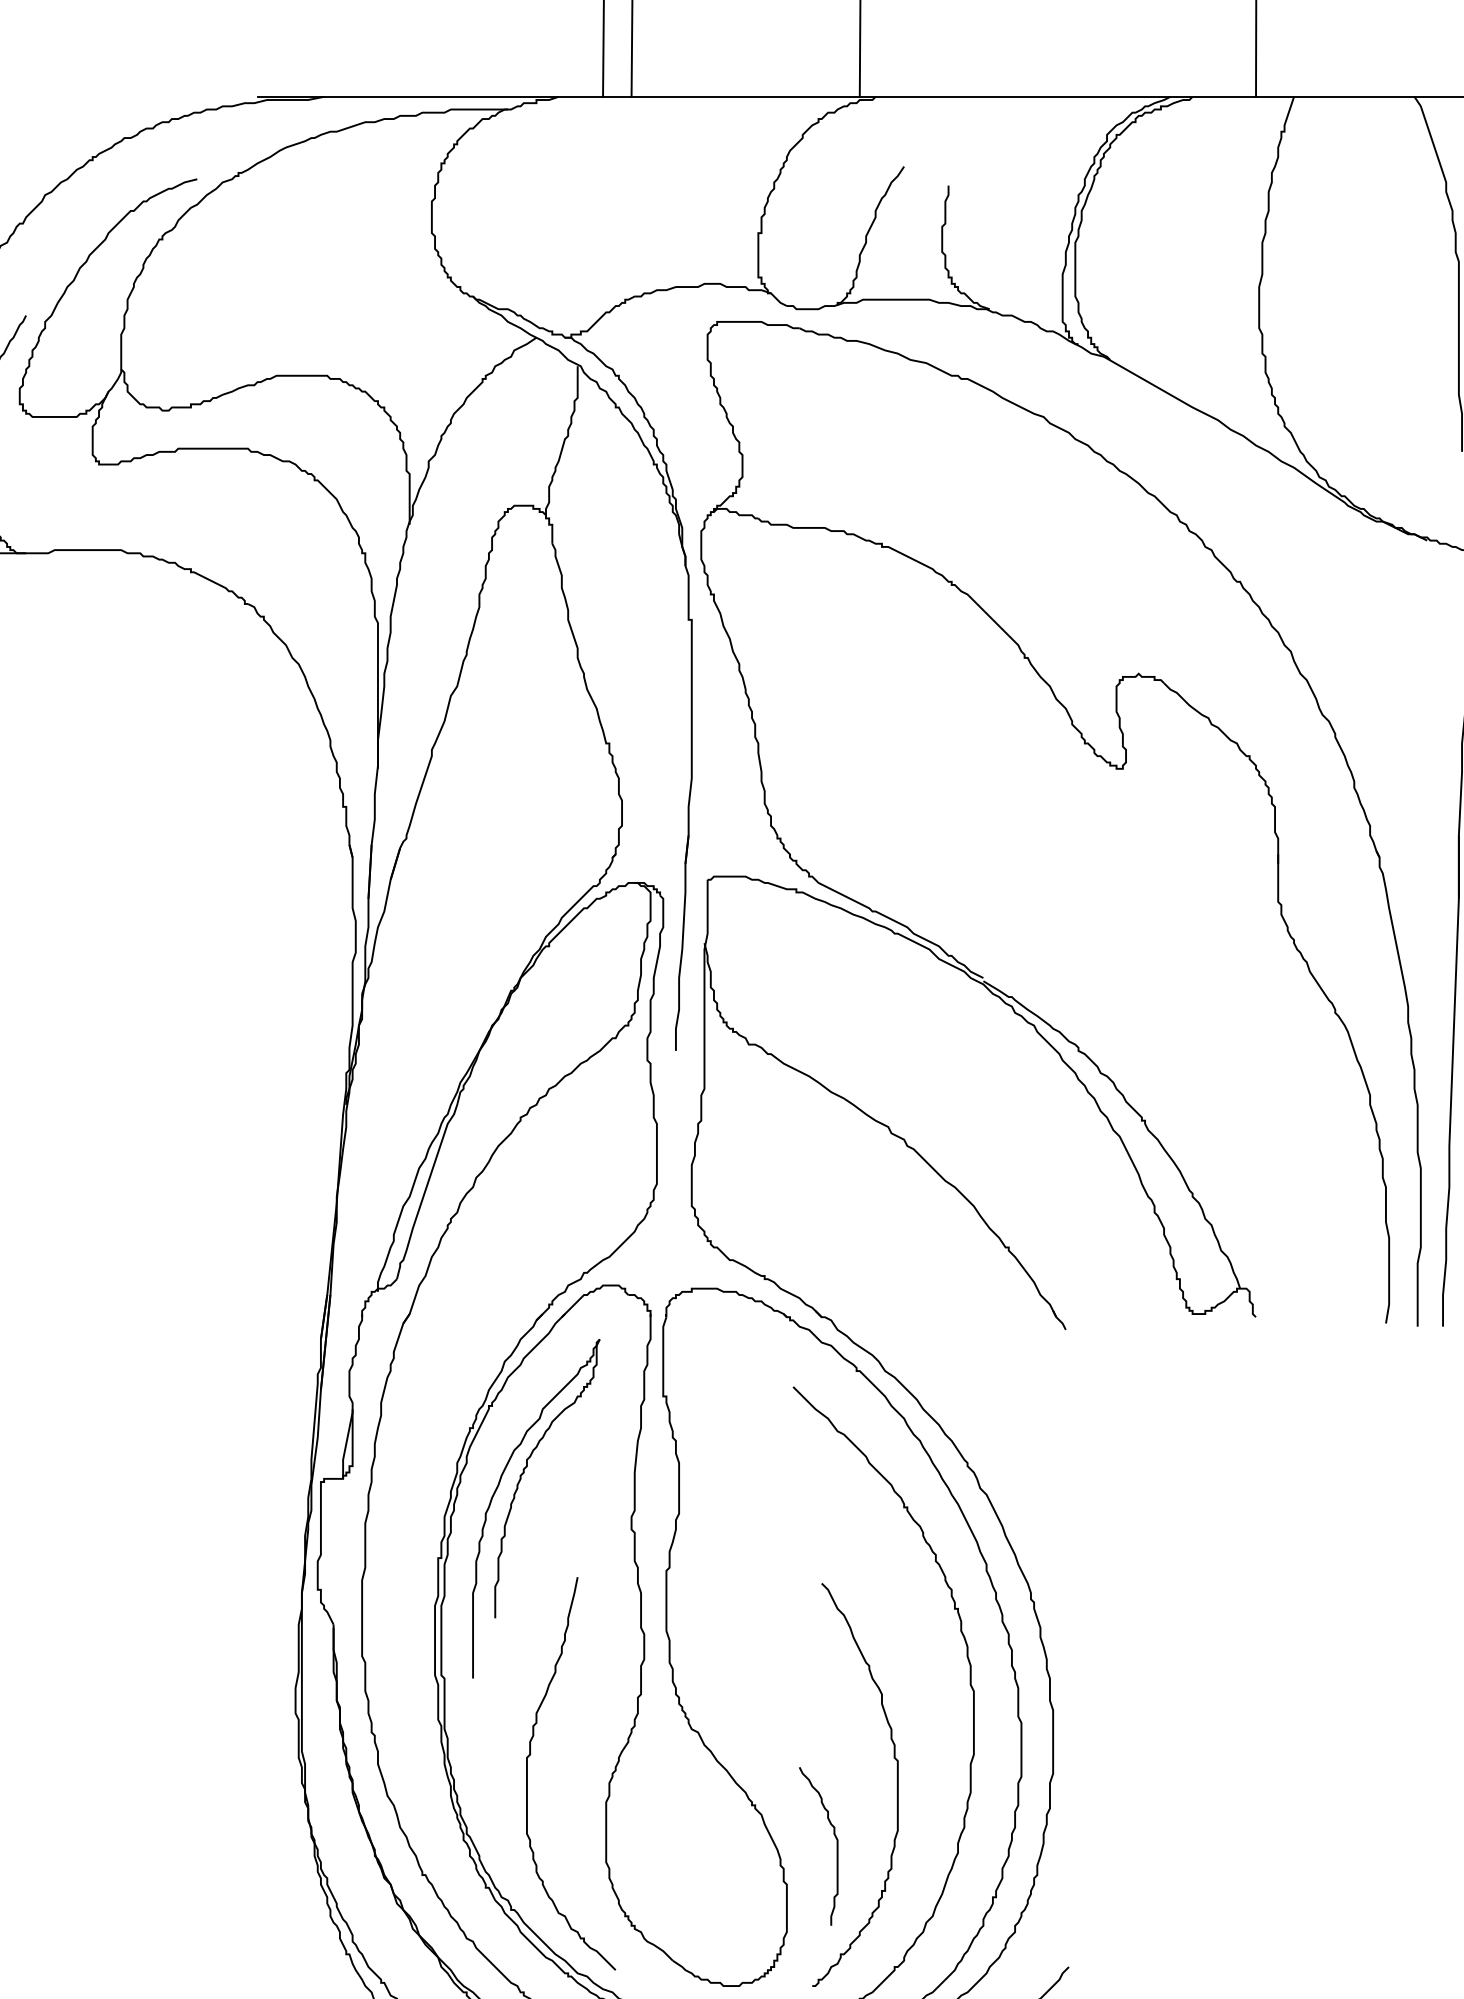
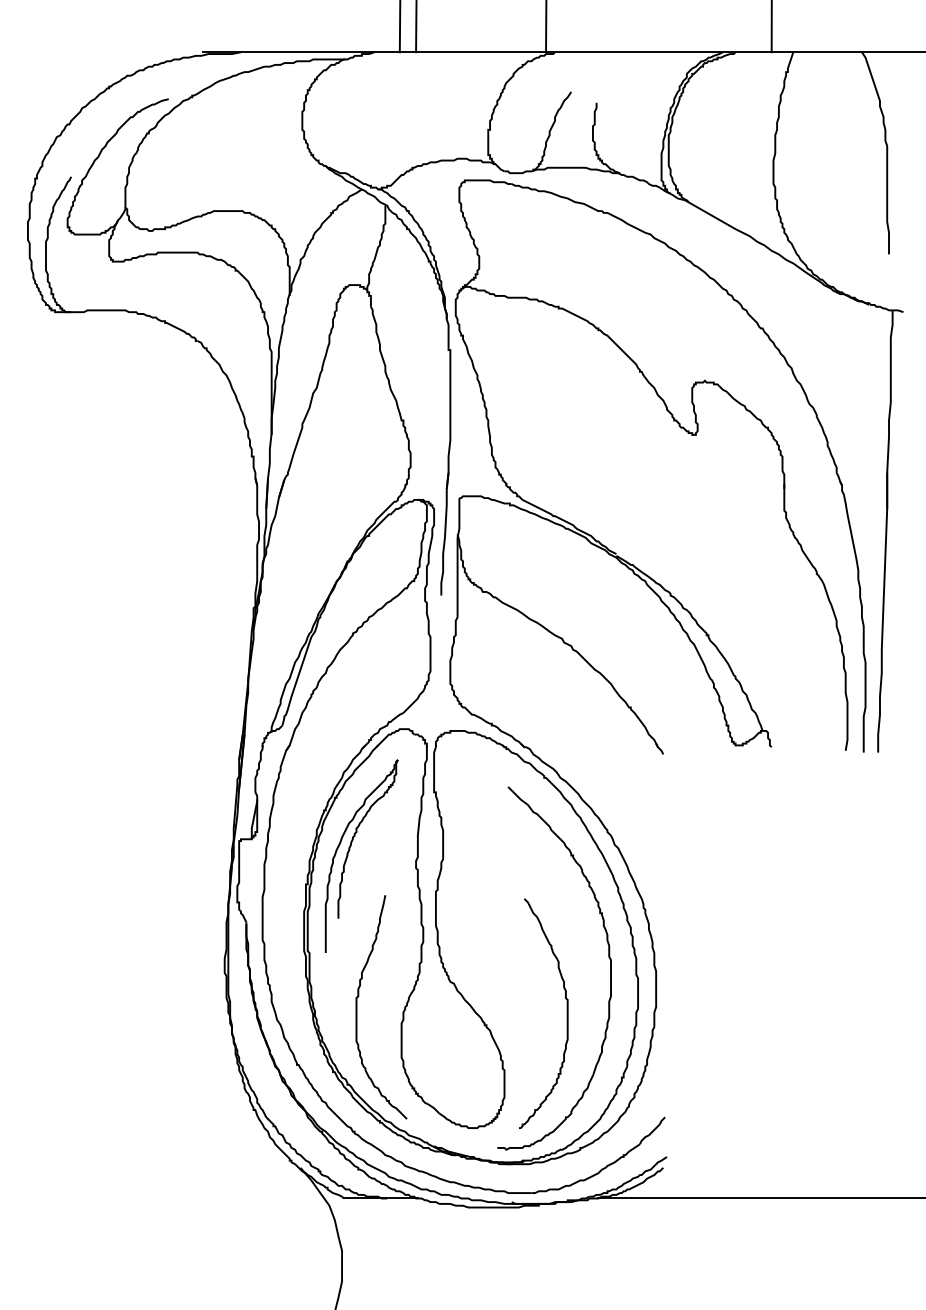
curve: (836, 1846) -> (532, 1048), removed

